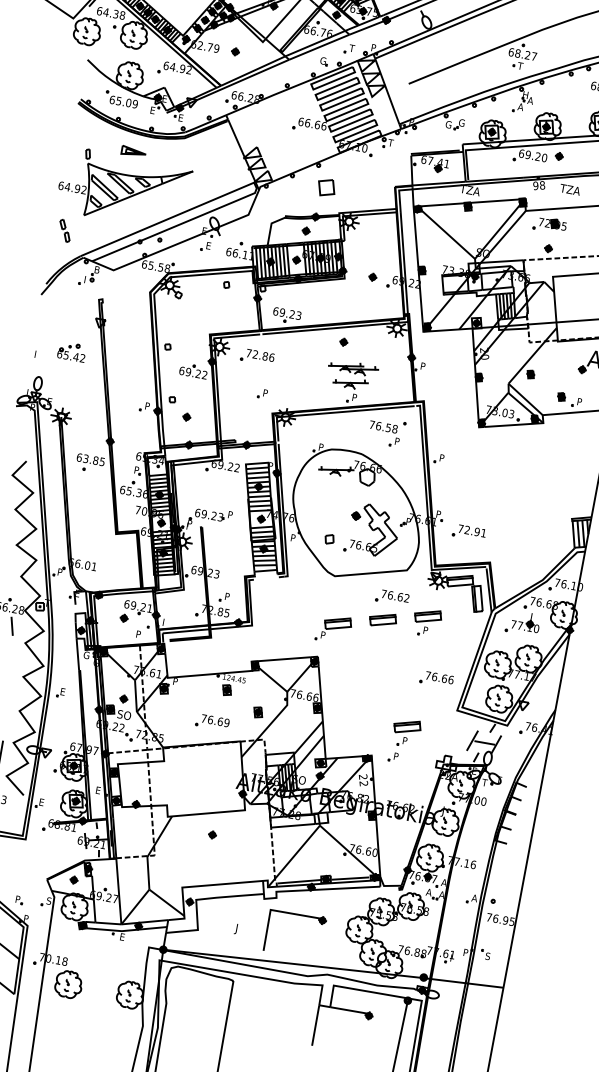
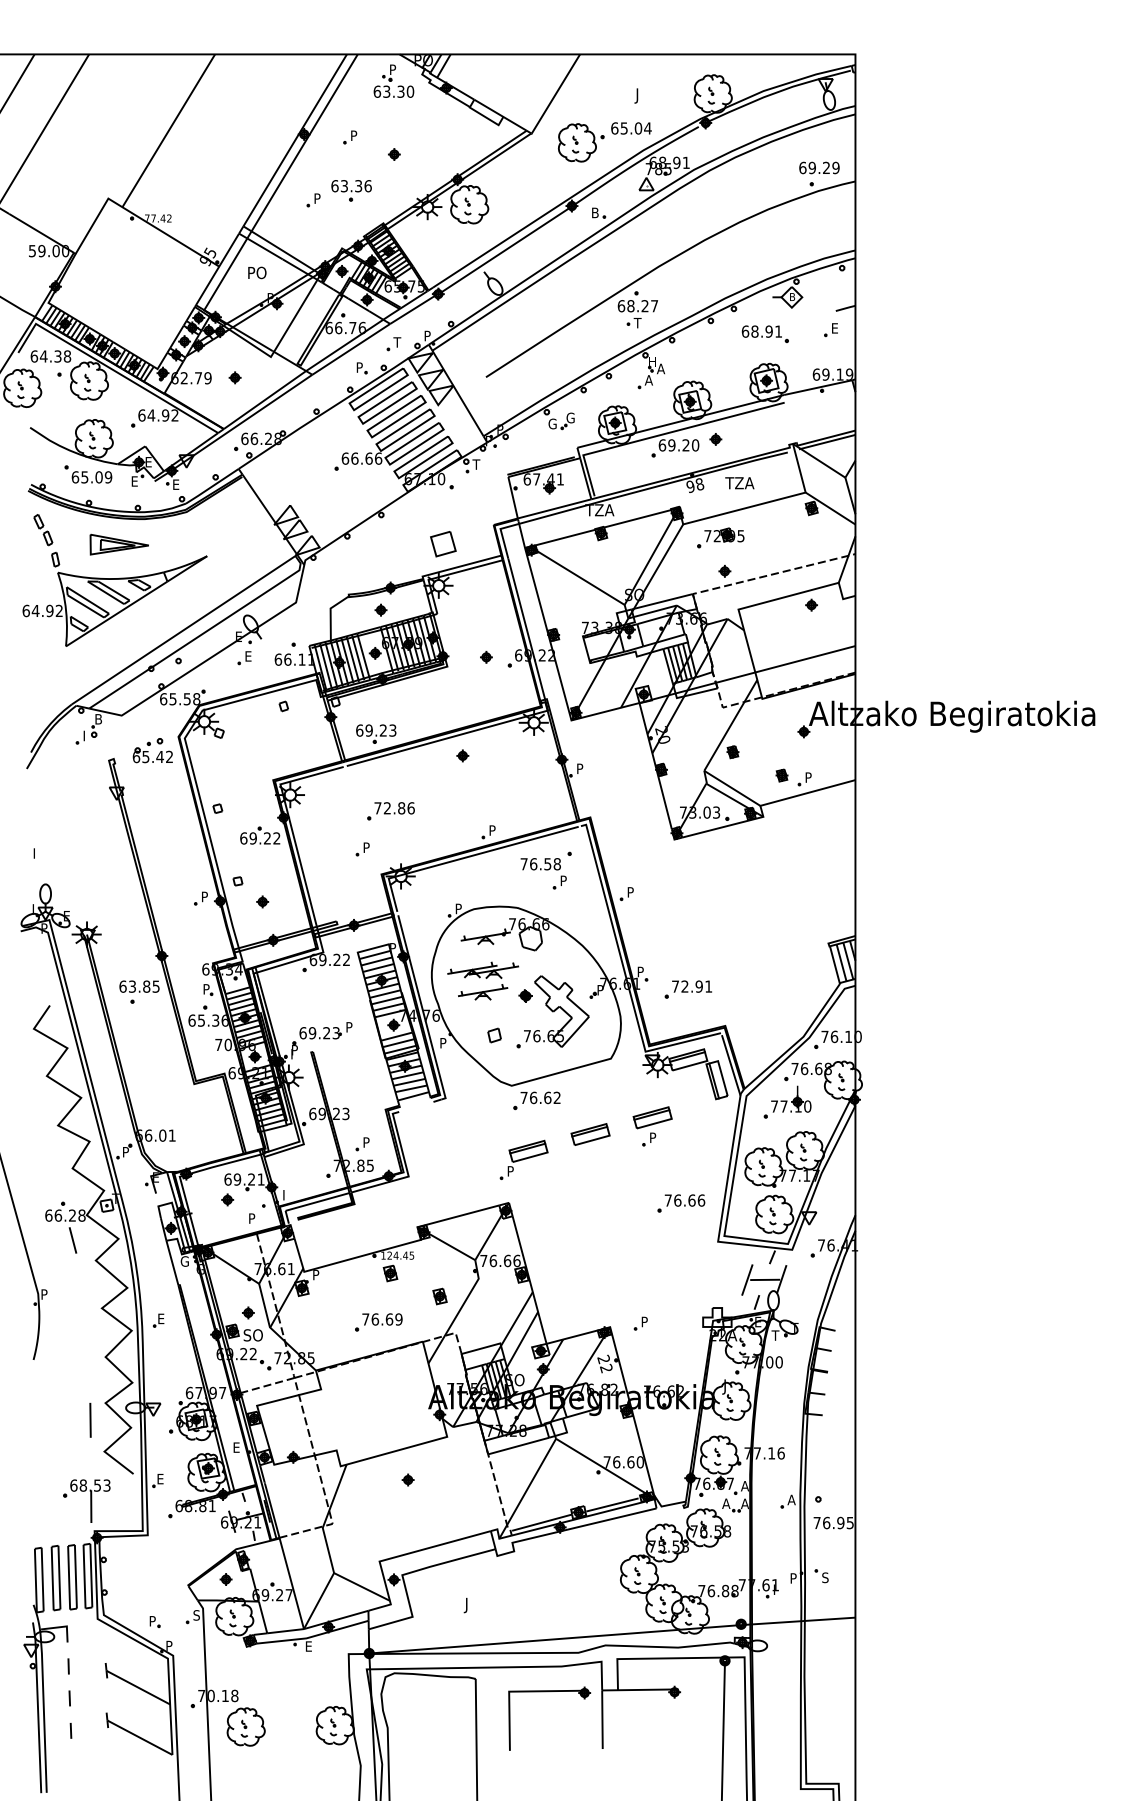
text: (323, 60) -> (360, 367), G -> P
part: (133, 151) -> (118, 544), size x1.67
part: (326, 188) -> (443, 544), moved
part: (65, 231) -> (43, 530), moved
part: (71, 351) -> (152, 750), moved
part: (257, 357) -> (390, 811), moved
part: (352, 374) -> (483, 980), moved
part: (392, 597) -> (536, 1100), moved
part: (406, 732) -> (652, 1286), removed
part: (298, 915) -> (549, 1692), moved

